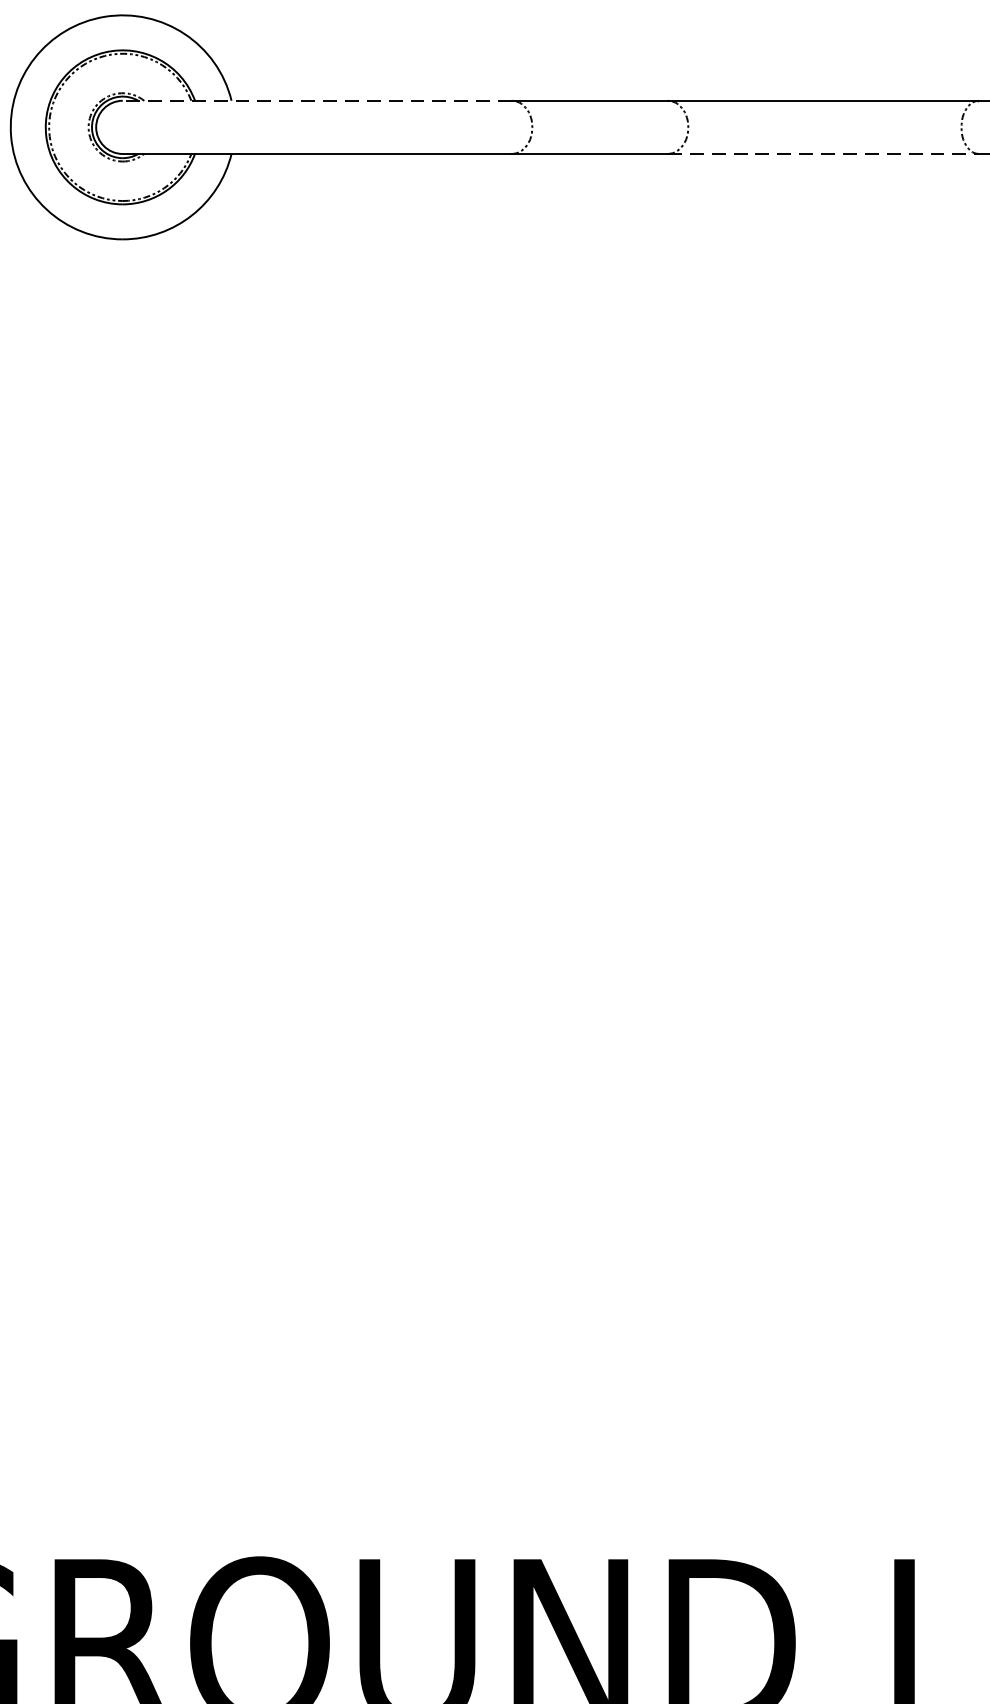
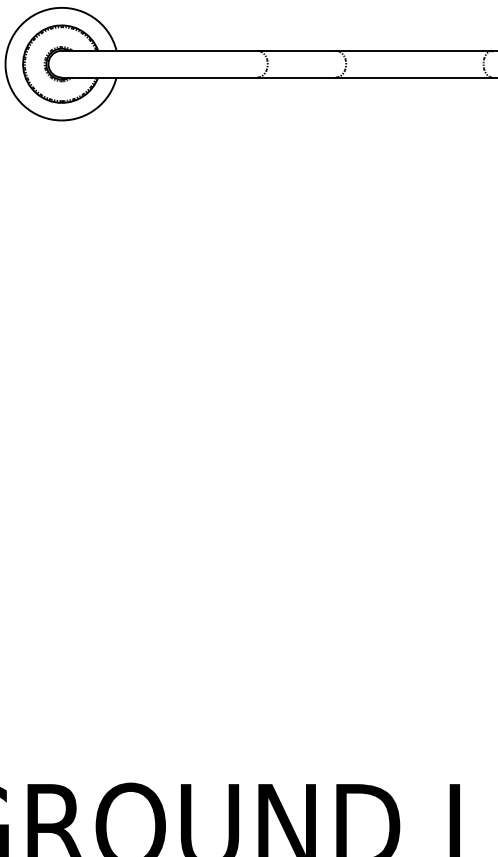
line: (316, 100) -> (159, 50), dashed -> solid
line: (824, 153) -> (414, 77), dashed -> solid

